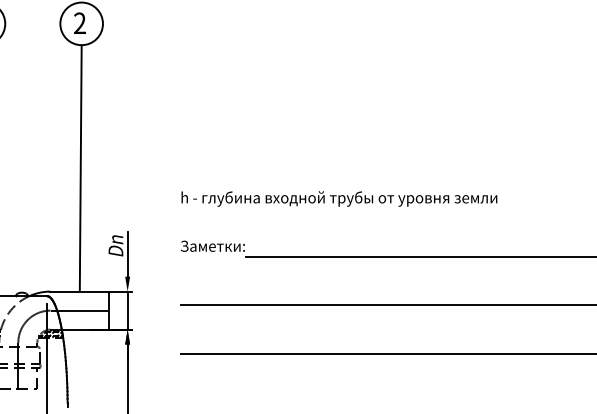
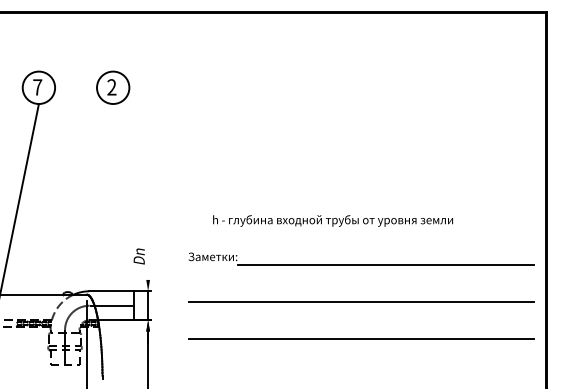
line: (80, 168) -> (112, 197), removed
text: (338, 198) -> (332, 220), moved
line: (128, 253) -> (148, 262), removed

